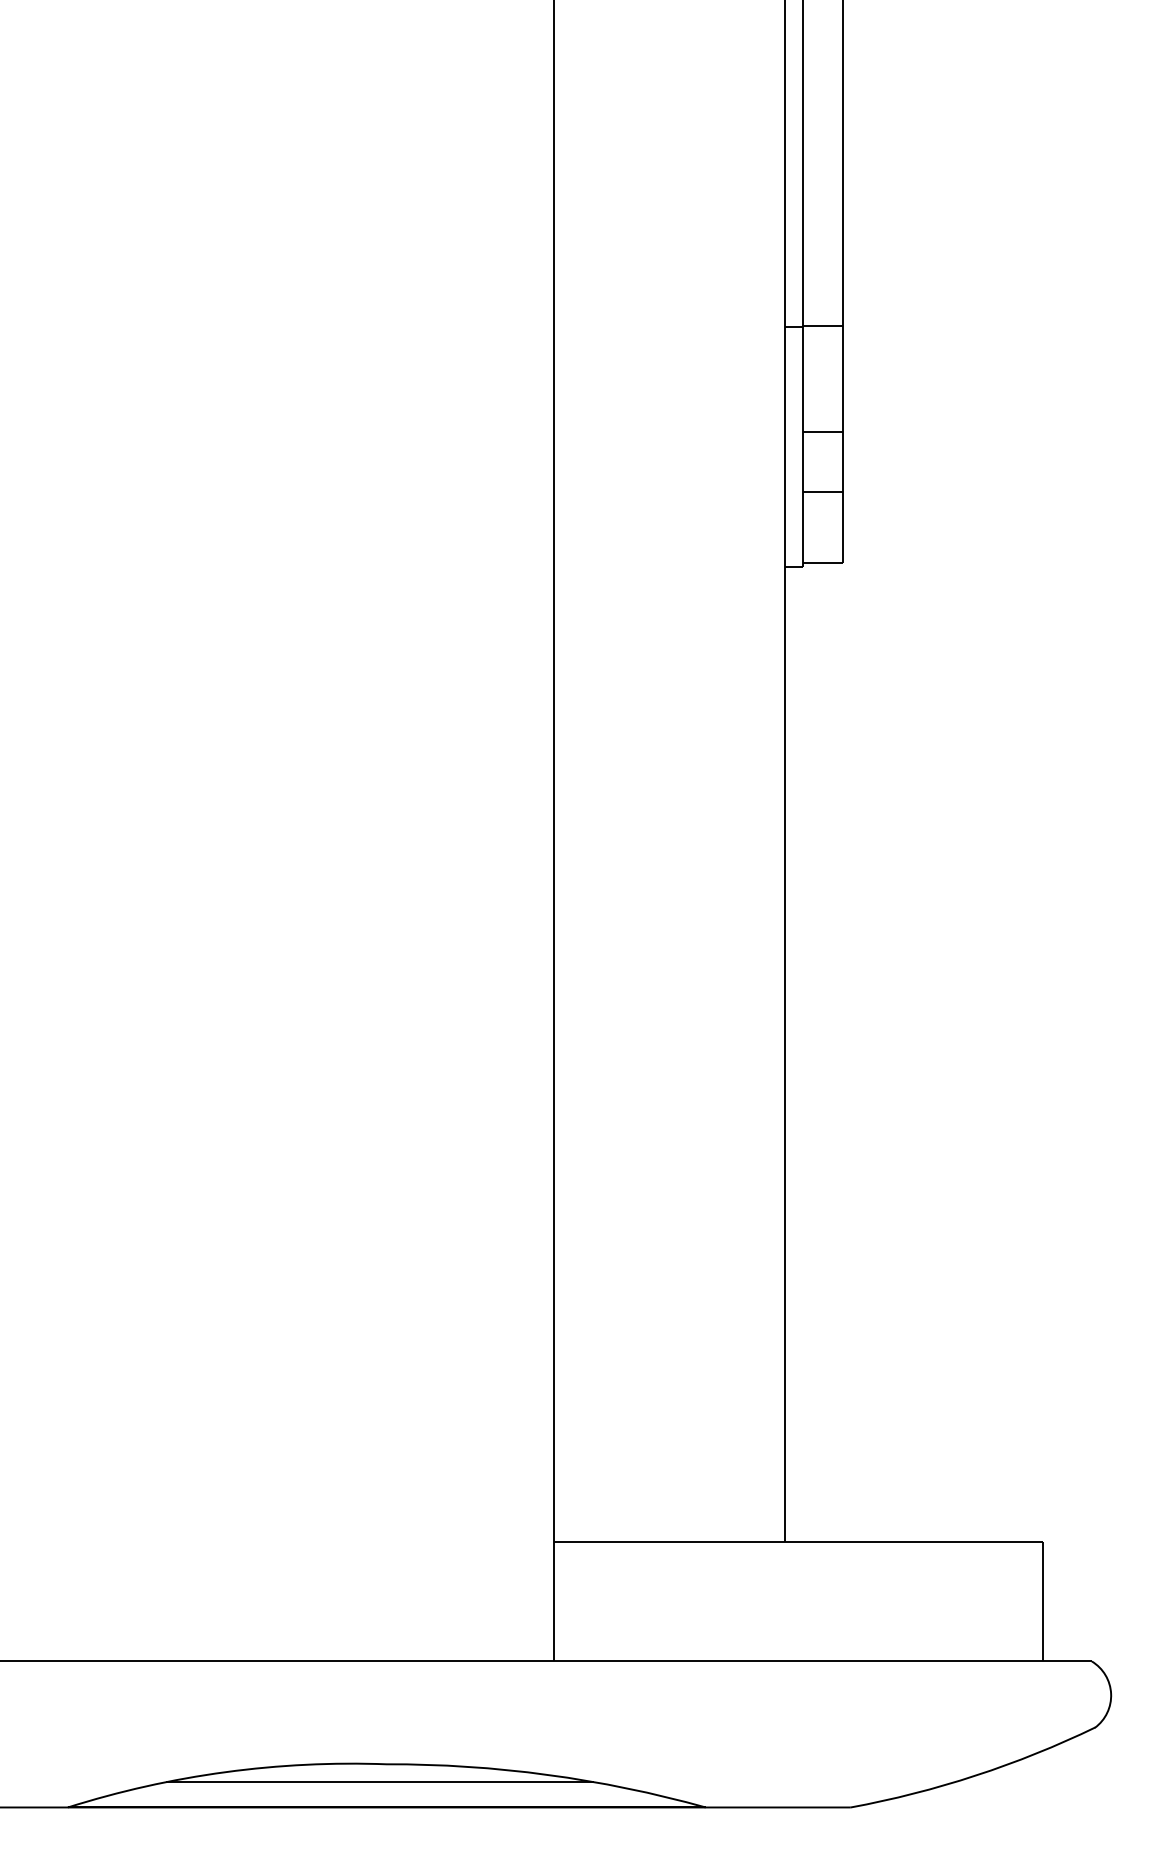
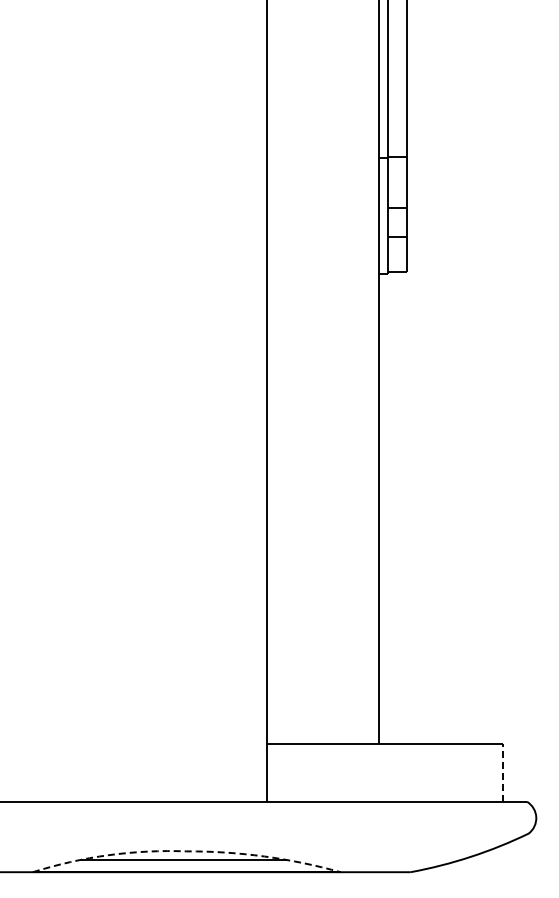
line: (1043, 1600) -> (503, 772), solid -> dashed
line: (386, 1764) -> (186, 851), solid -> dashed

